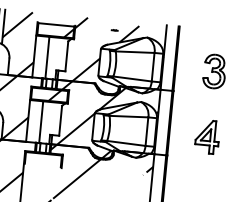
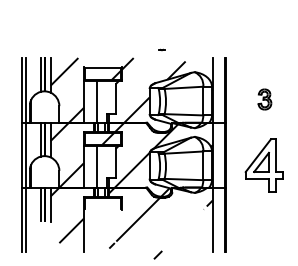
part: (114, 29) -> (161, 49), moved
part: (214, 71) -> (264, 99), size x0.6
part: (206, 136) -> (263, 164), size x1.6

